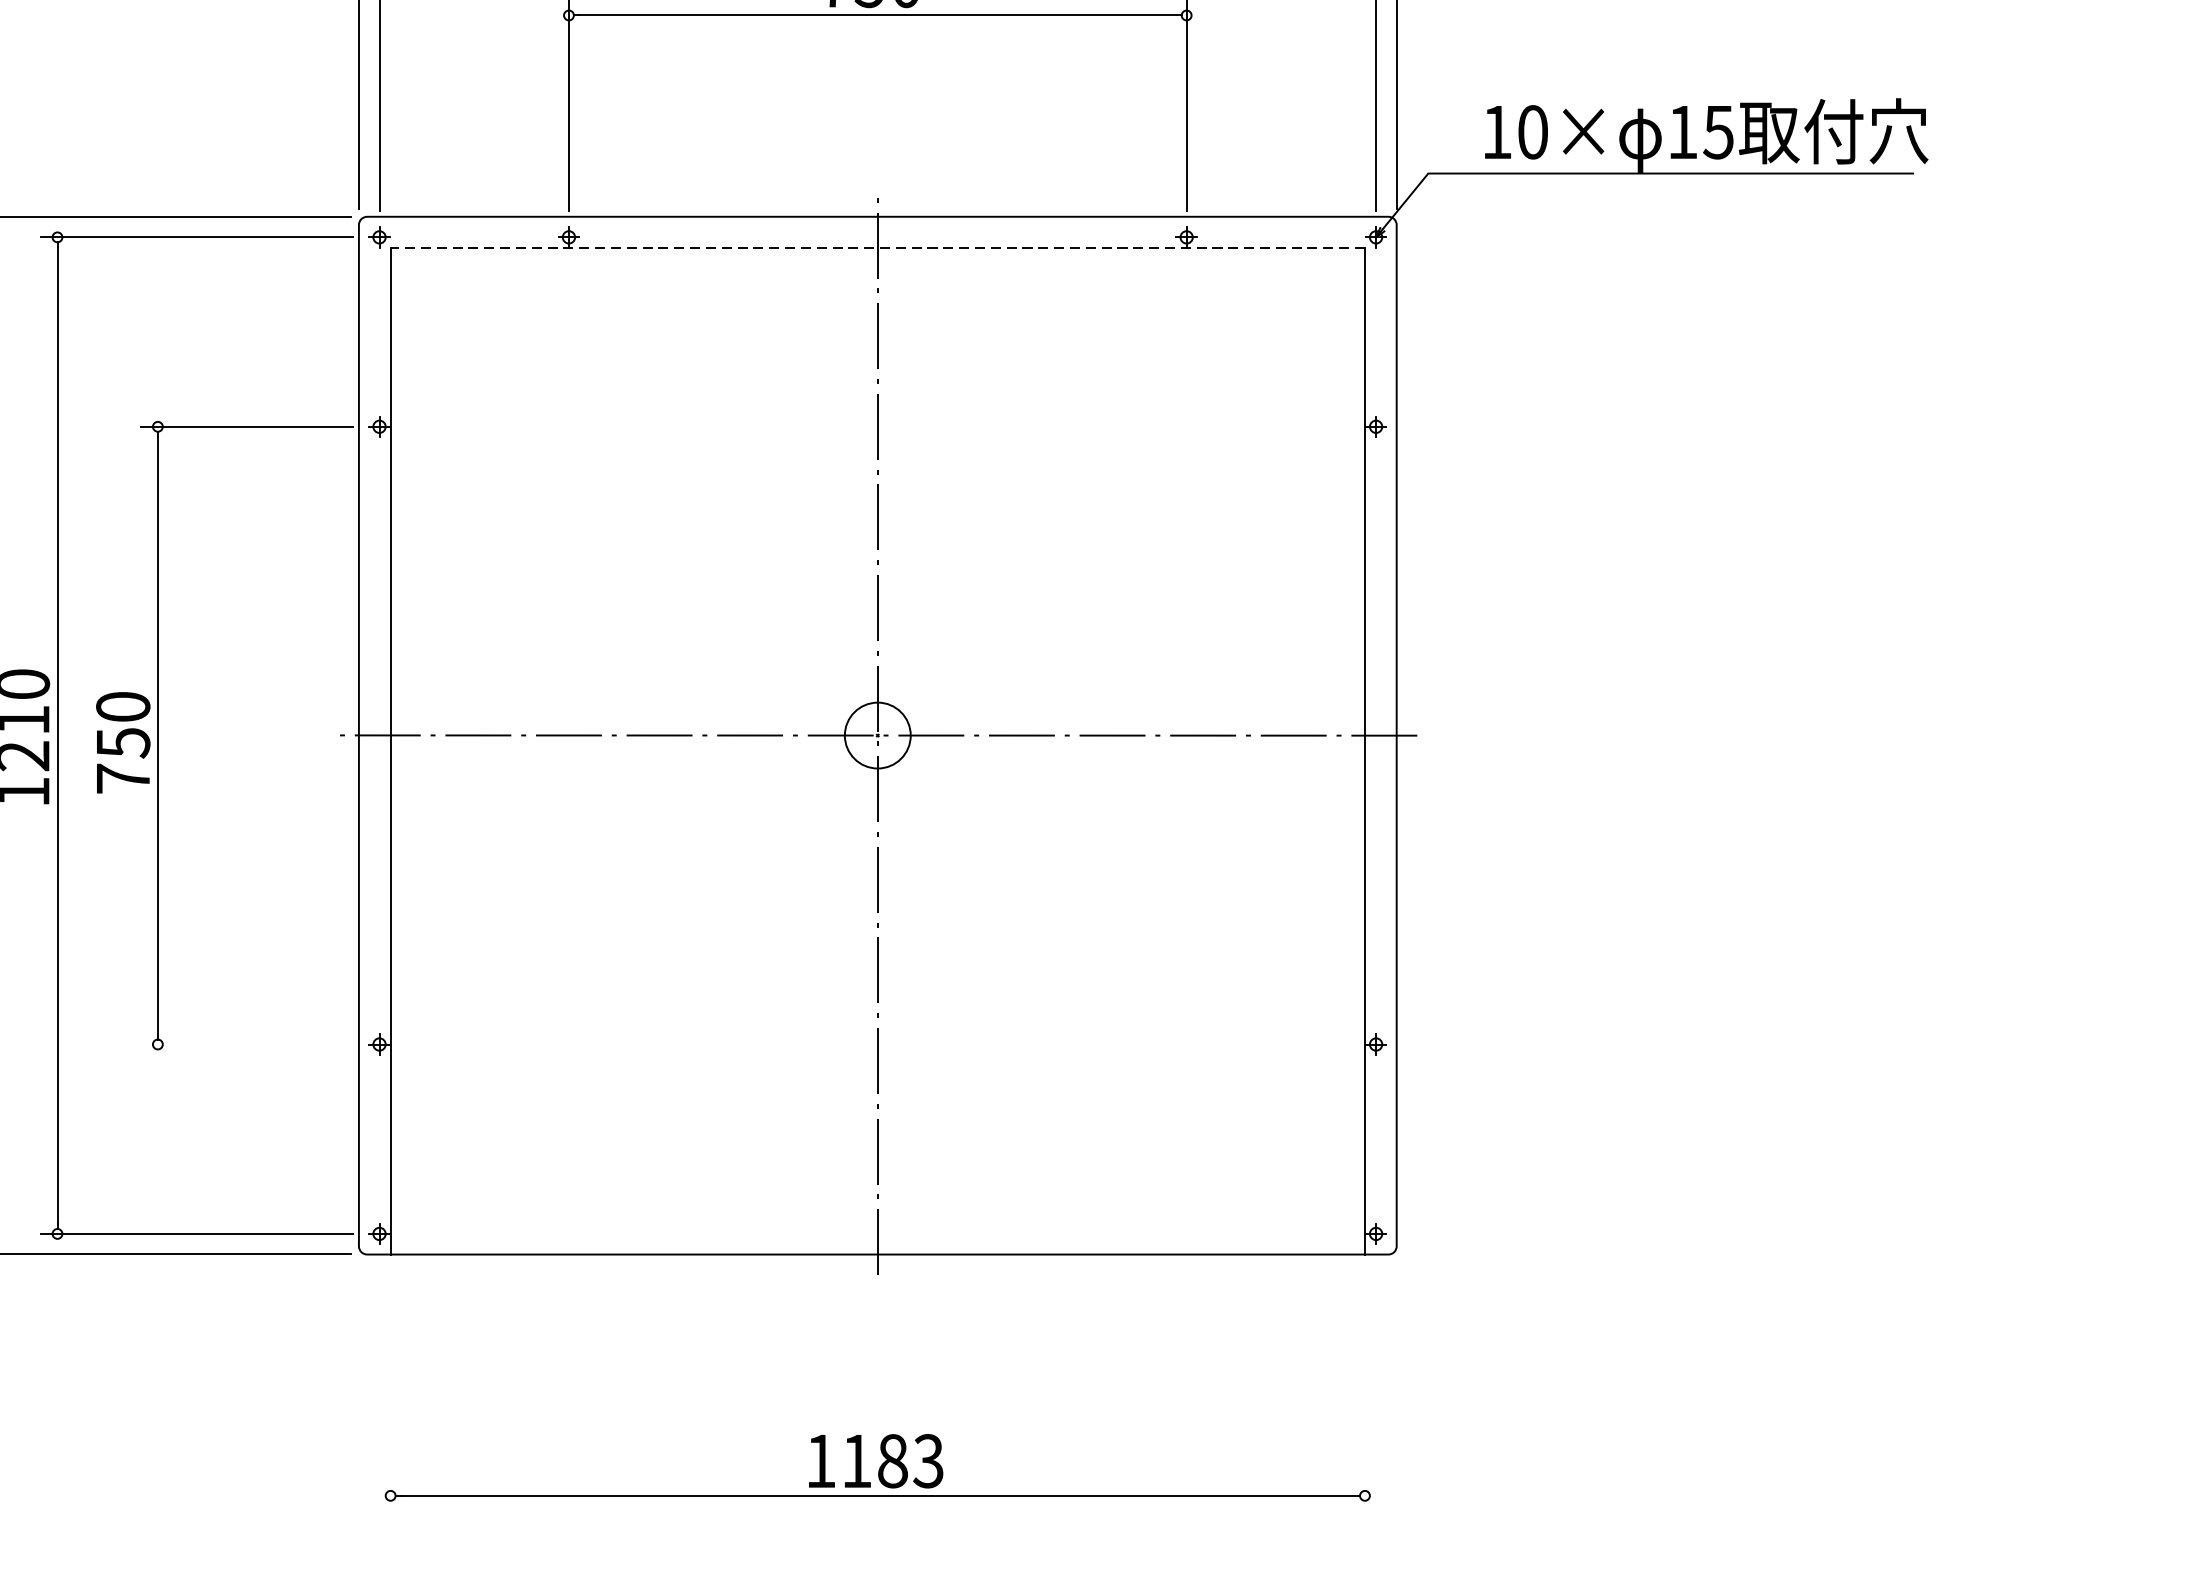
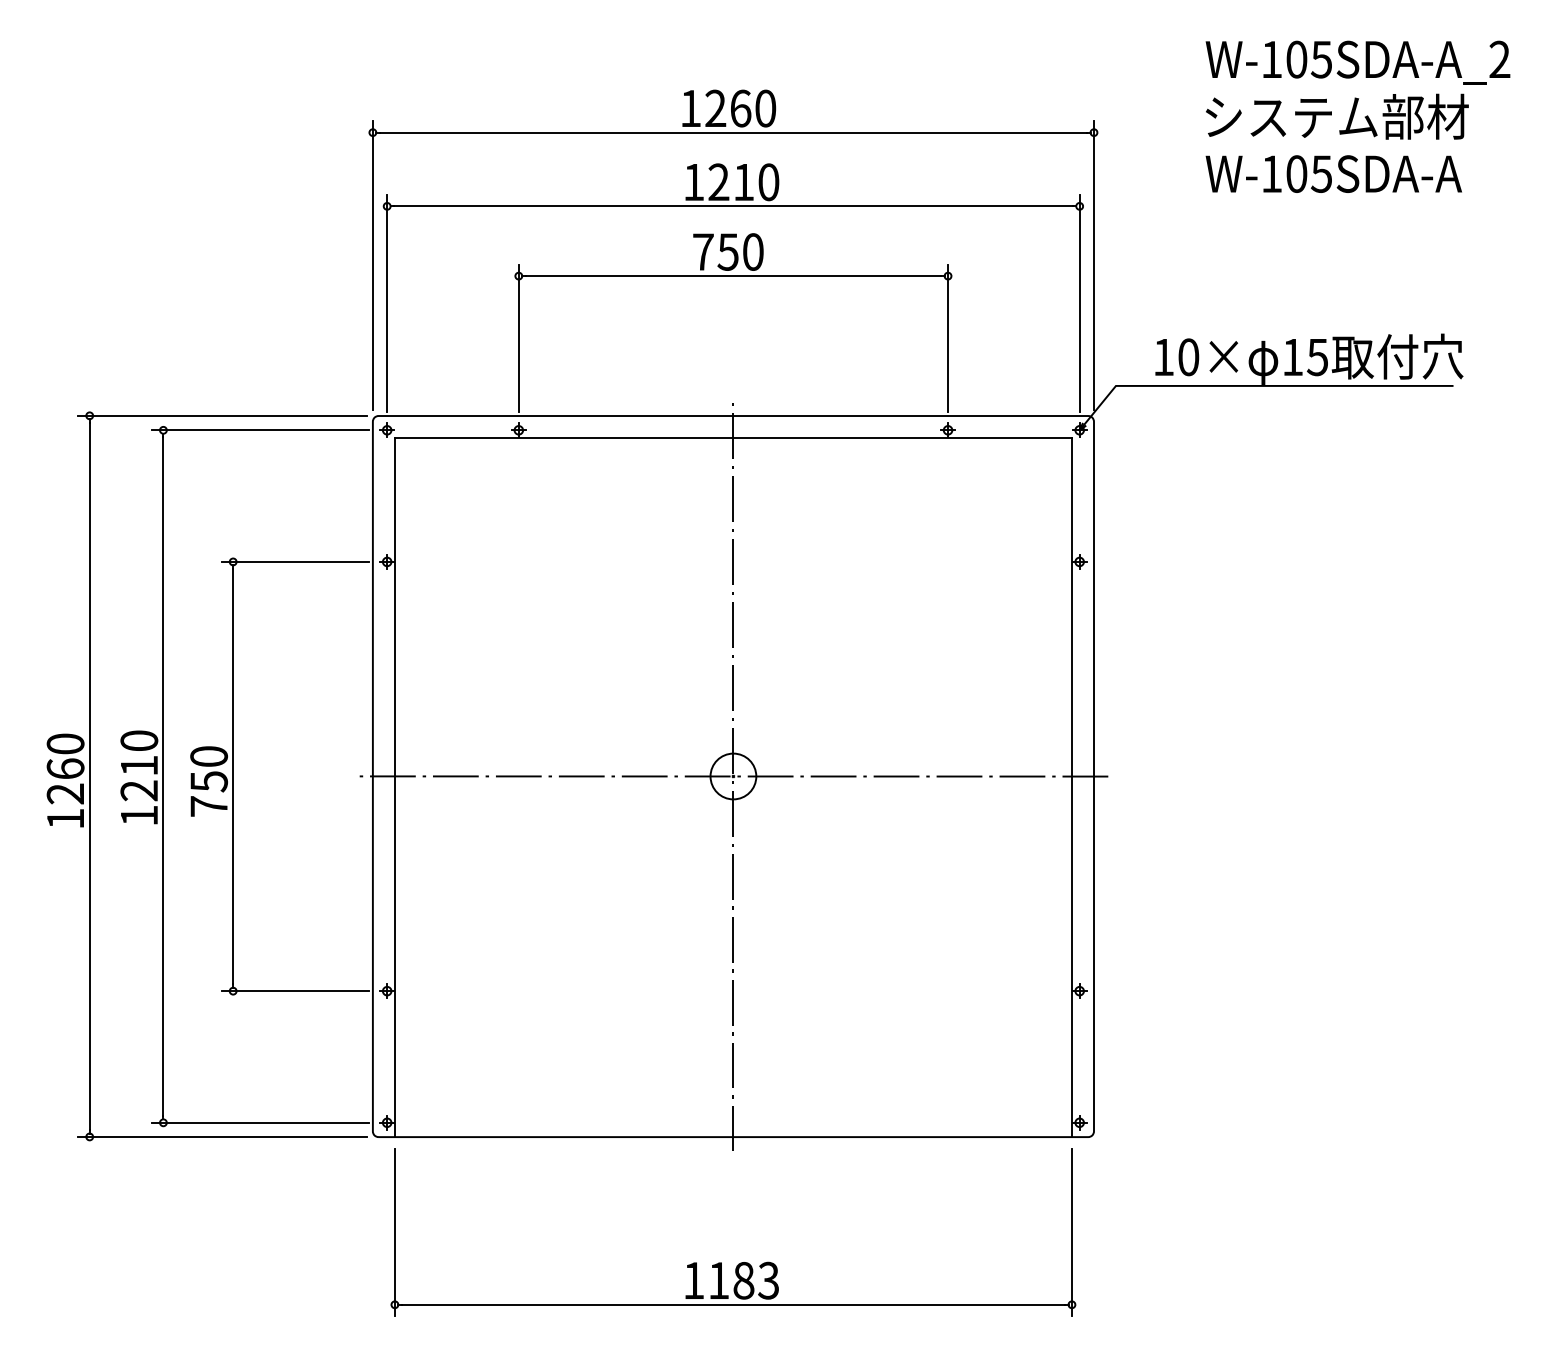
line: (877, 249) -> (733, 438), dashed -> solid
line: (246, 1044) -> (294, 991), added
line: (390, 1391) -> (394, 1232), added
line: (1364, 1391) -> (1071, 1232), added

